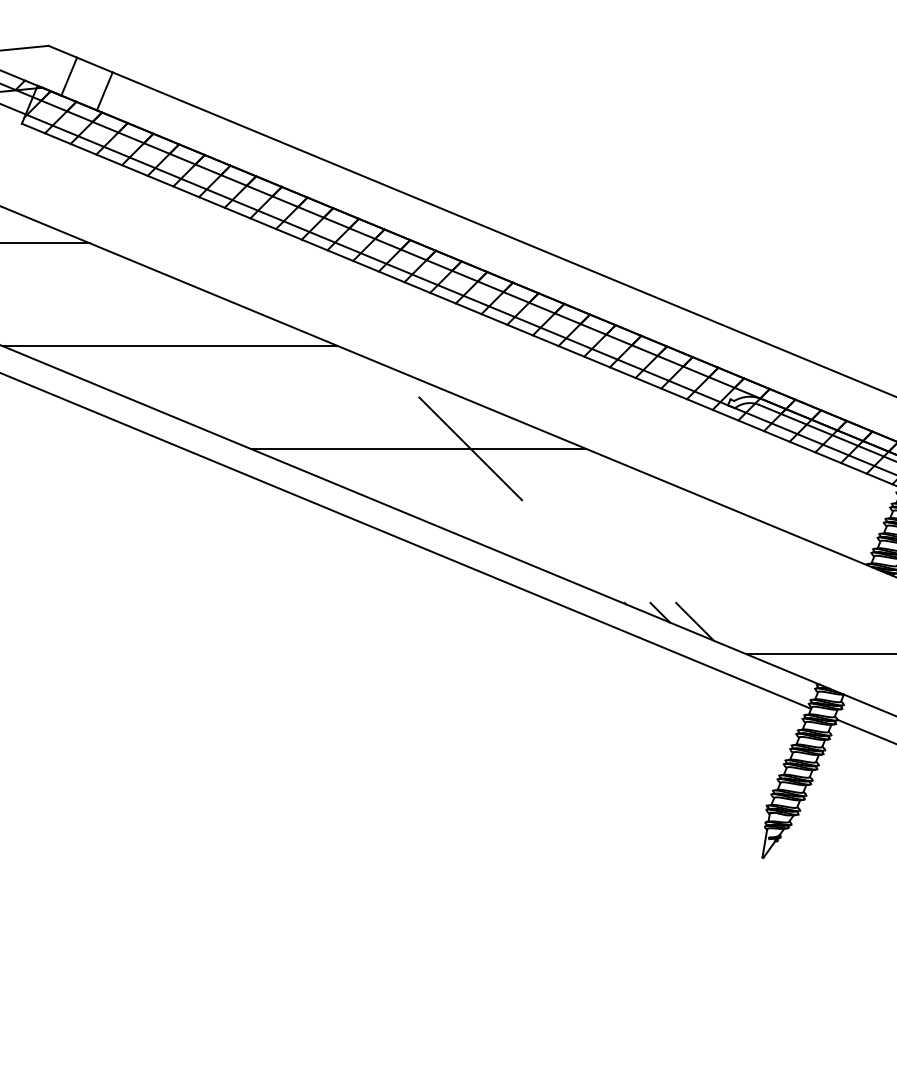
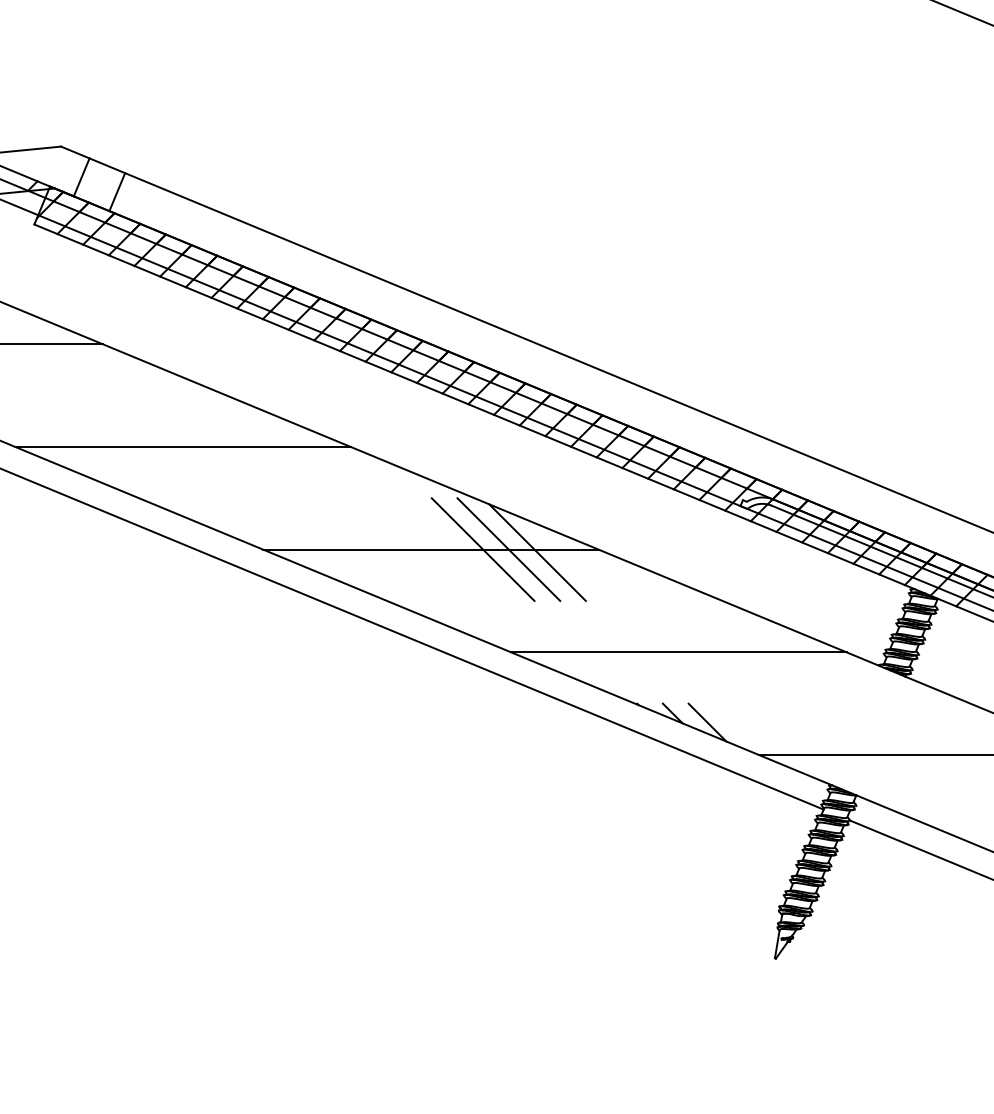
line: (496, 448) -> (508, 549), added
line: (525, 451) -> (537, 552), added
line: (666, 551) -> (678, 652), added

